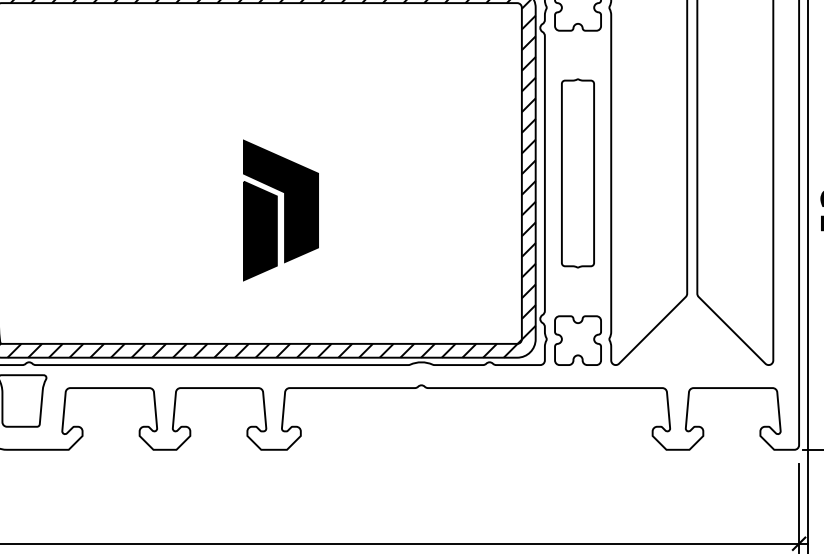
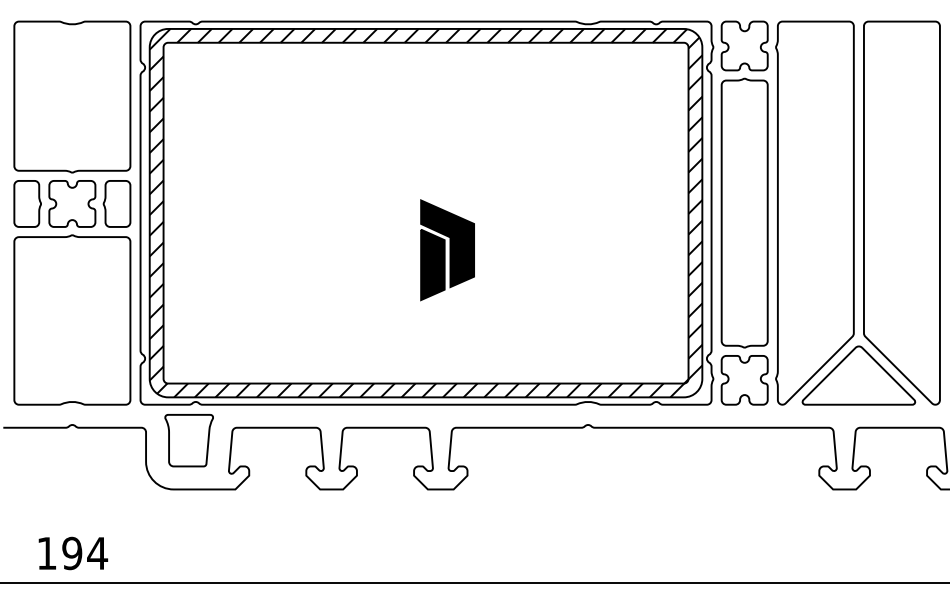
part: (577, 172) -> (744, 212), size x1.43
part: (280, 210) -> (447, 250), size x0.71
part: (691, 335) -> (858, 375), added

